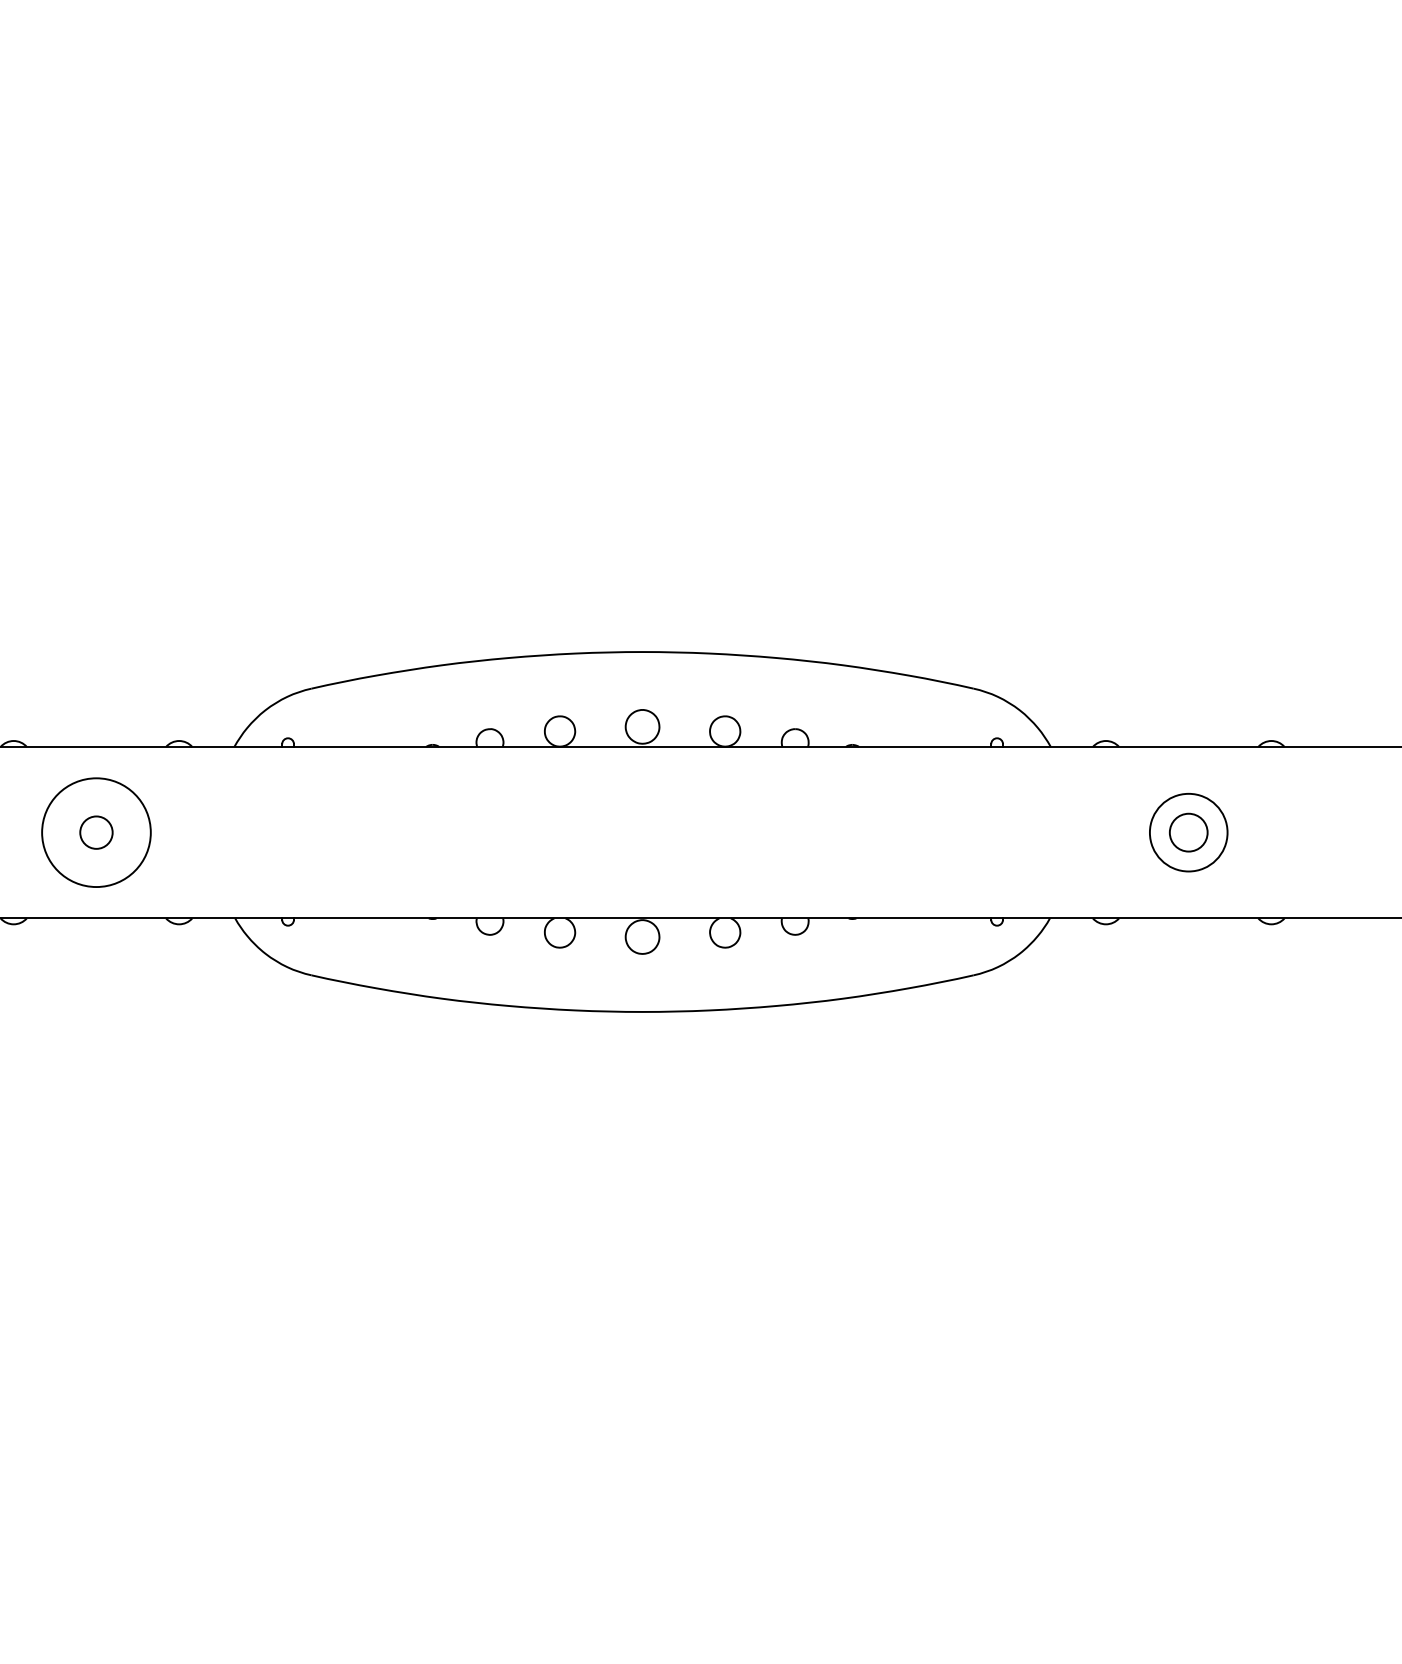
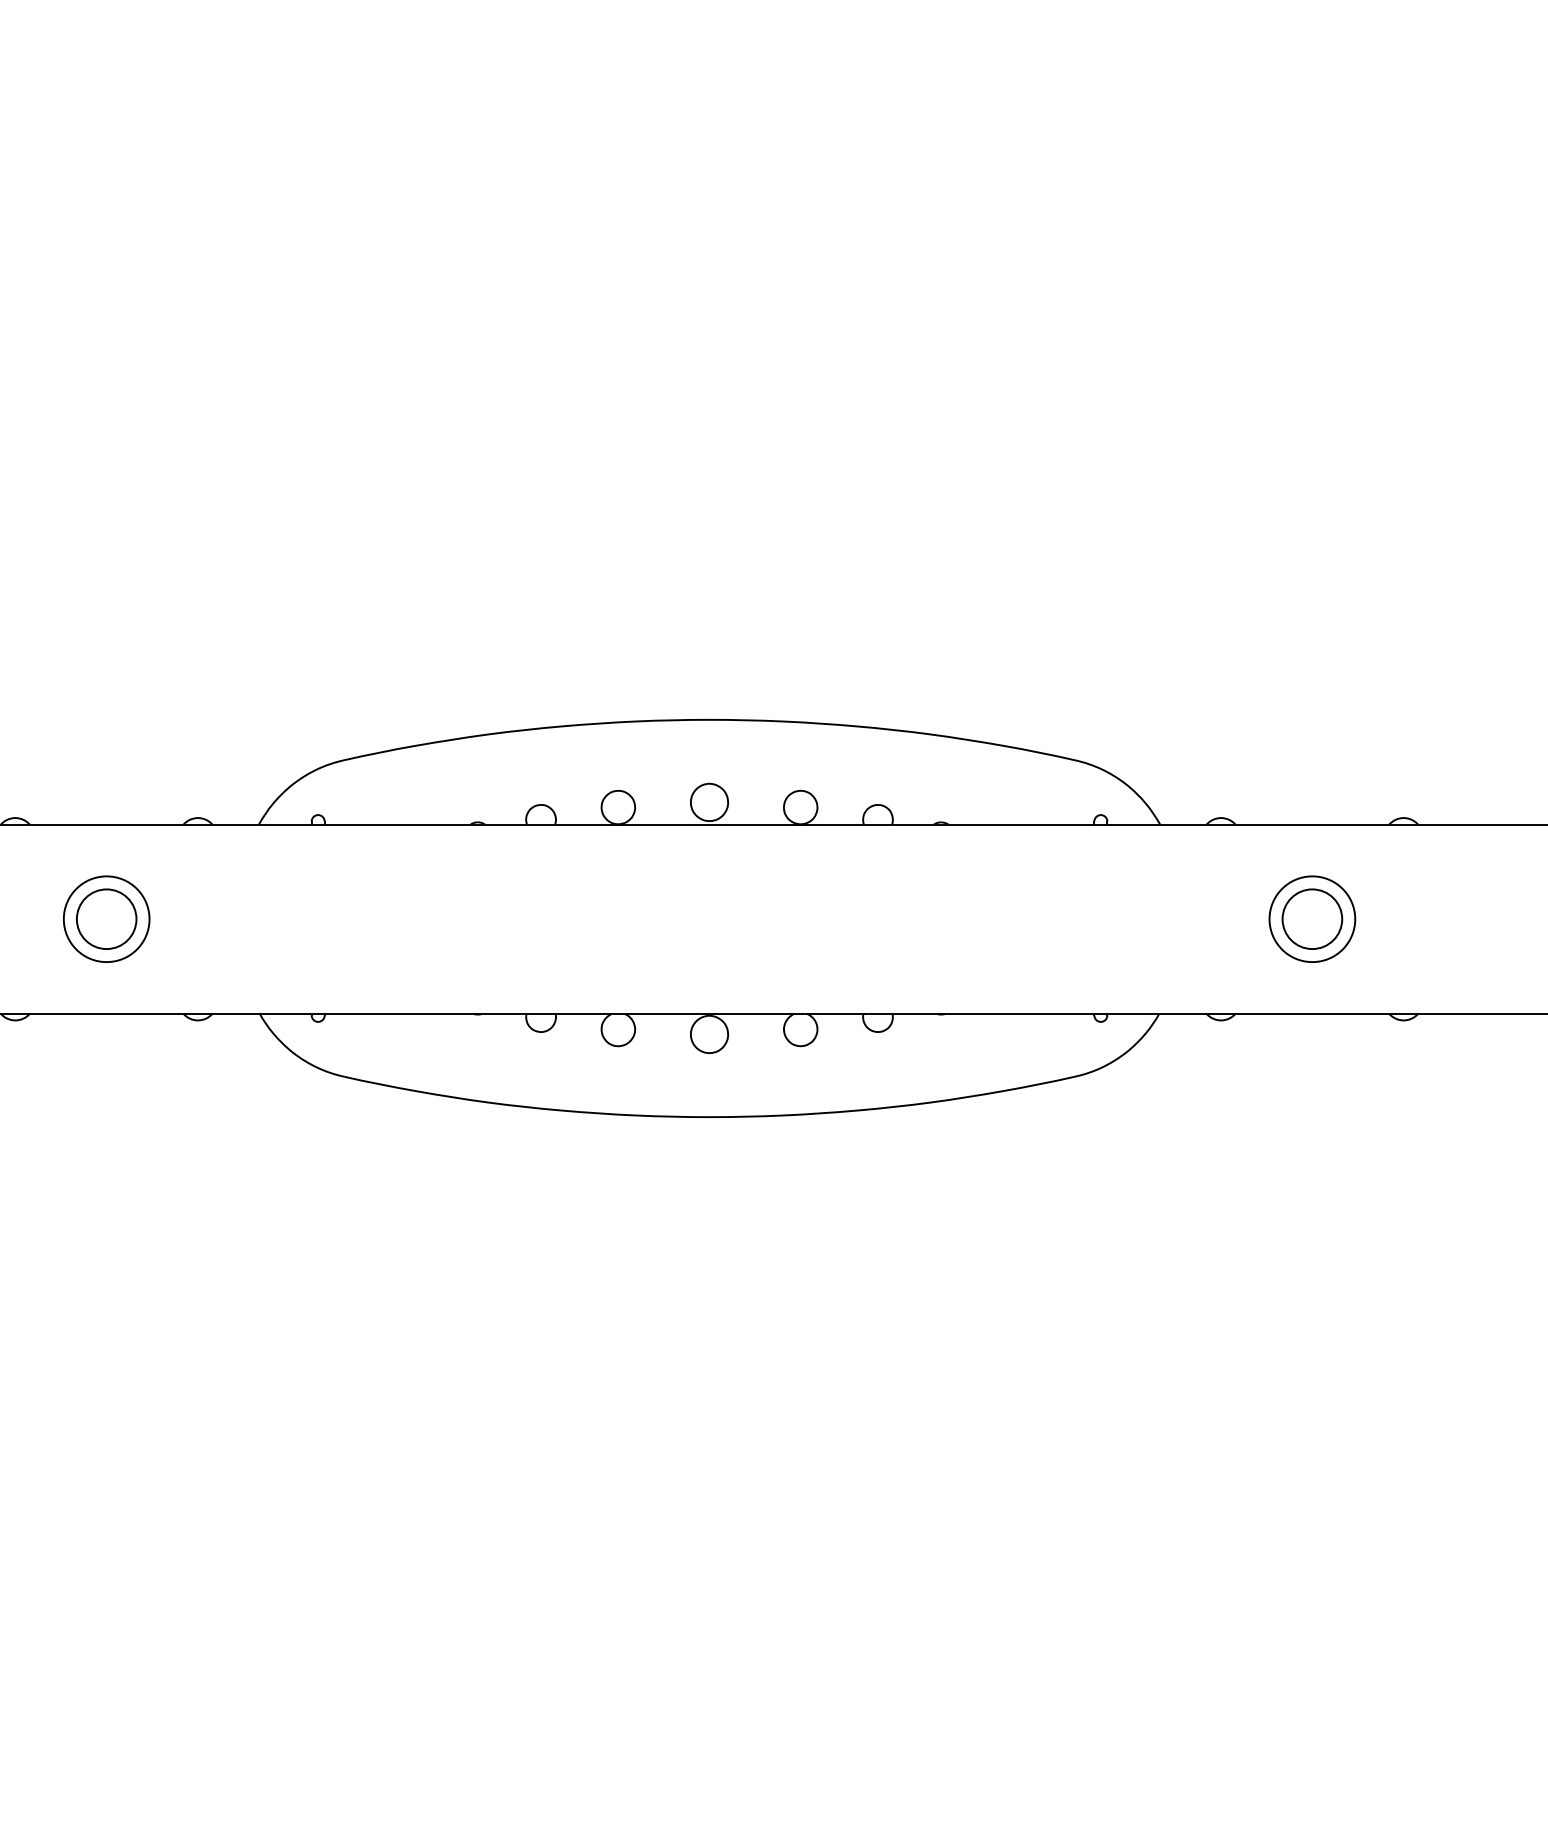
circle: (96, 832) -> (106, 919), size x0.71
circle: (96, 832) -> (106, 919), size x1.67
circle: (1188, 832) -> (1312, 919), size x1.43

